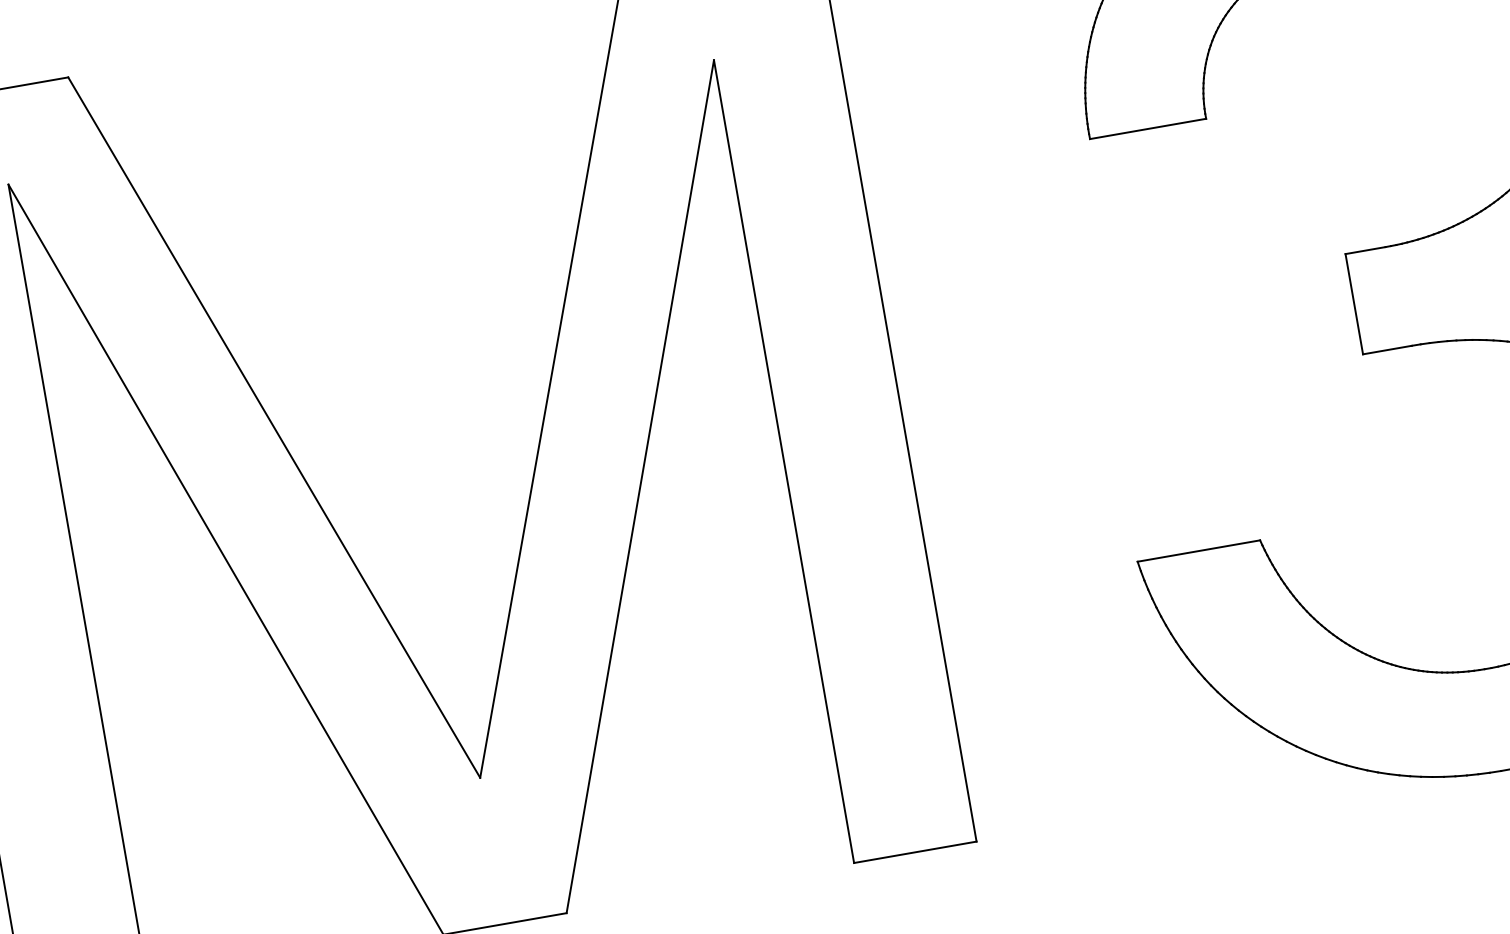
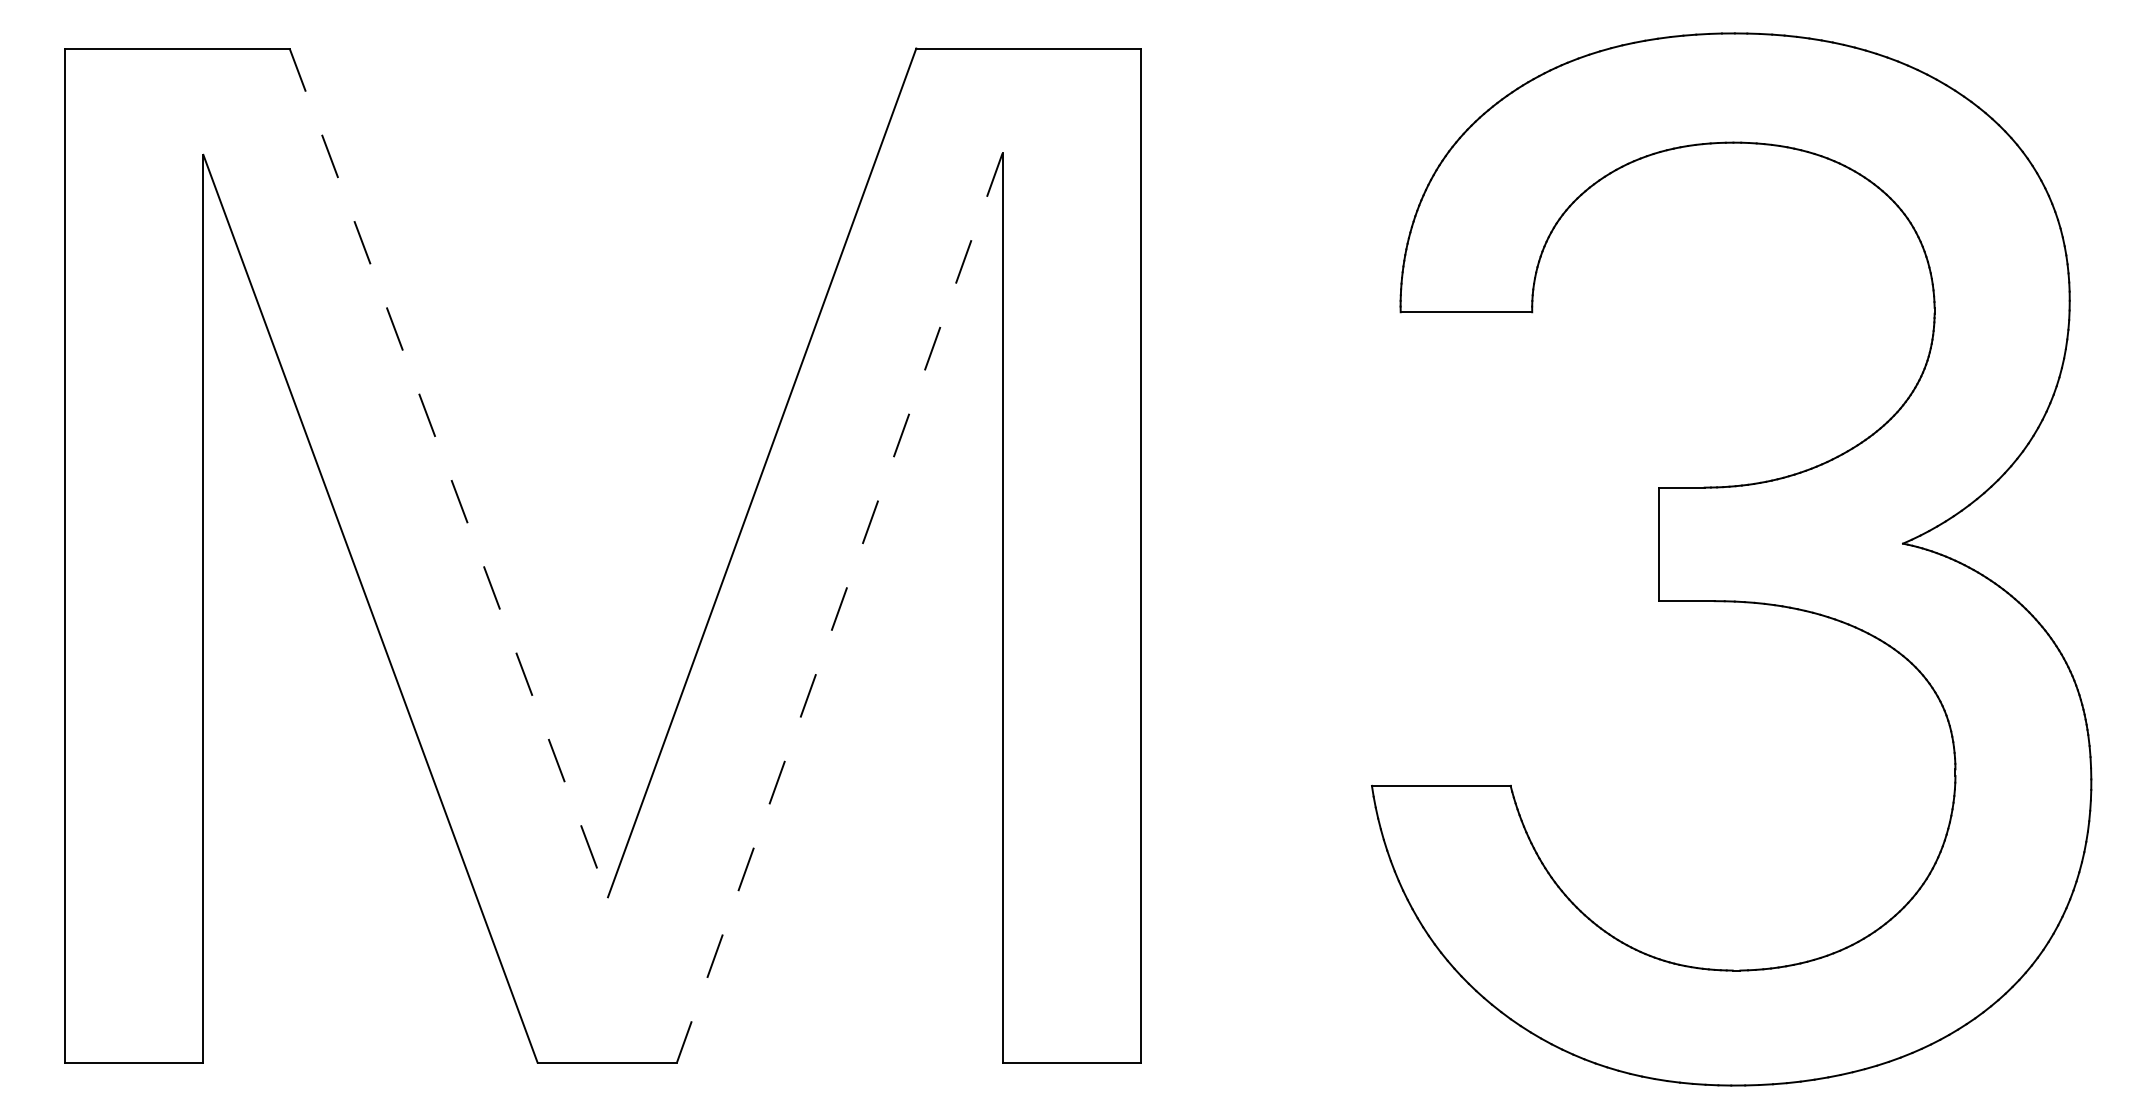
line: (274, 428) -> (448, 473), solid -> dashed
line: (639, 486) -> (839, 607), solid -> dashed

